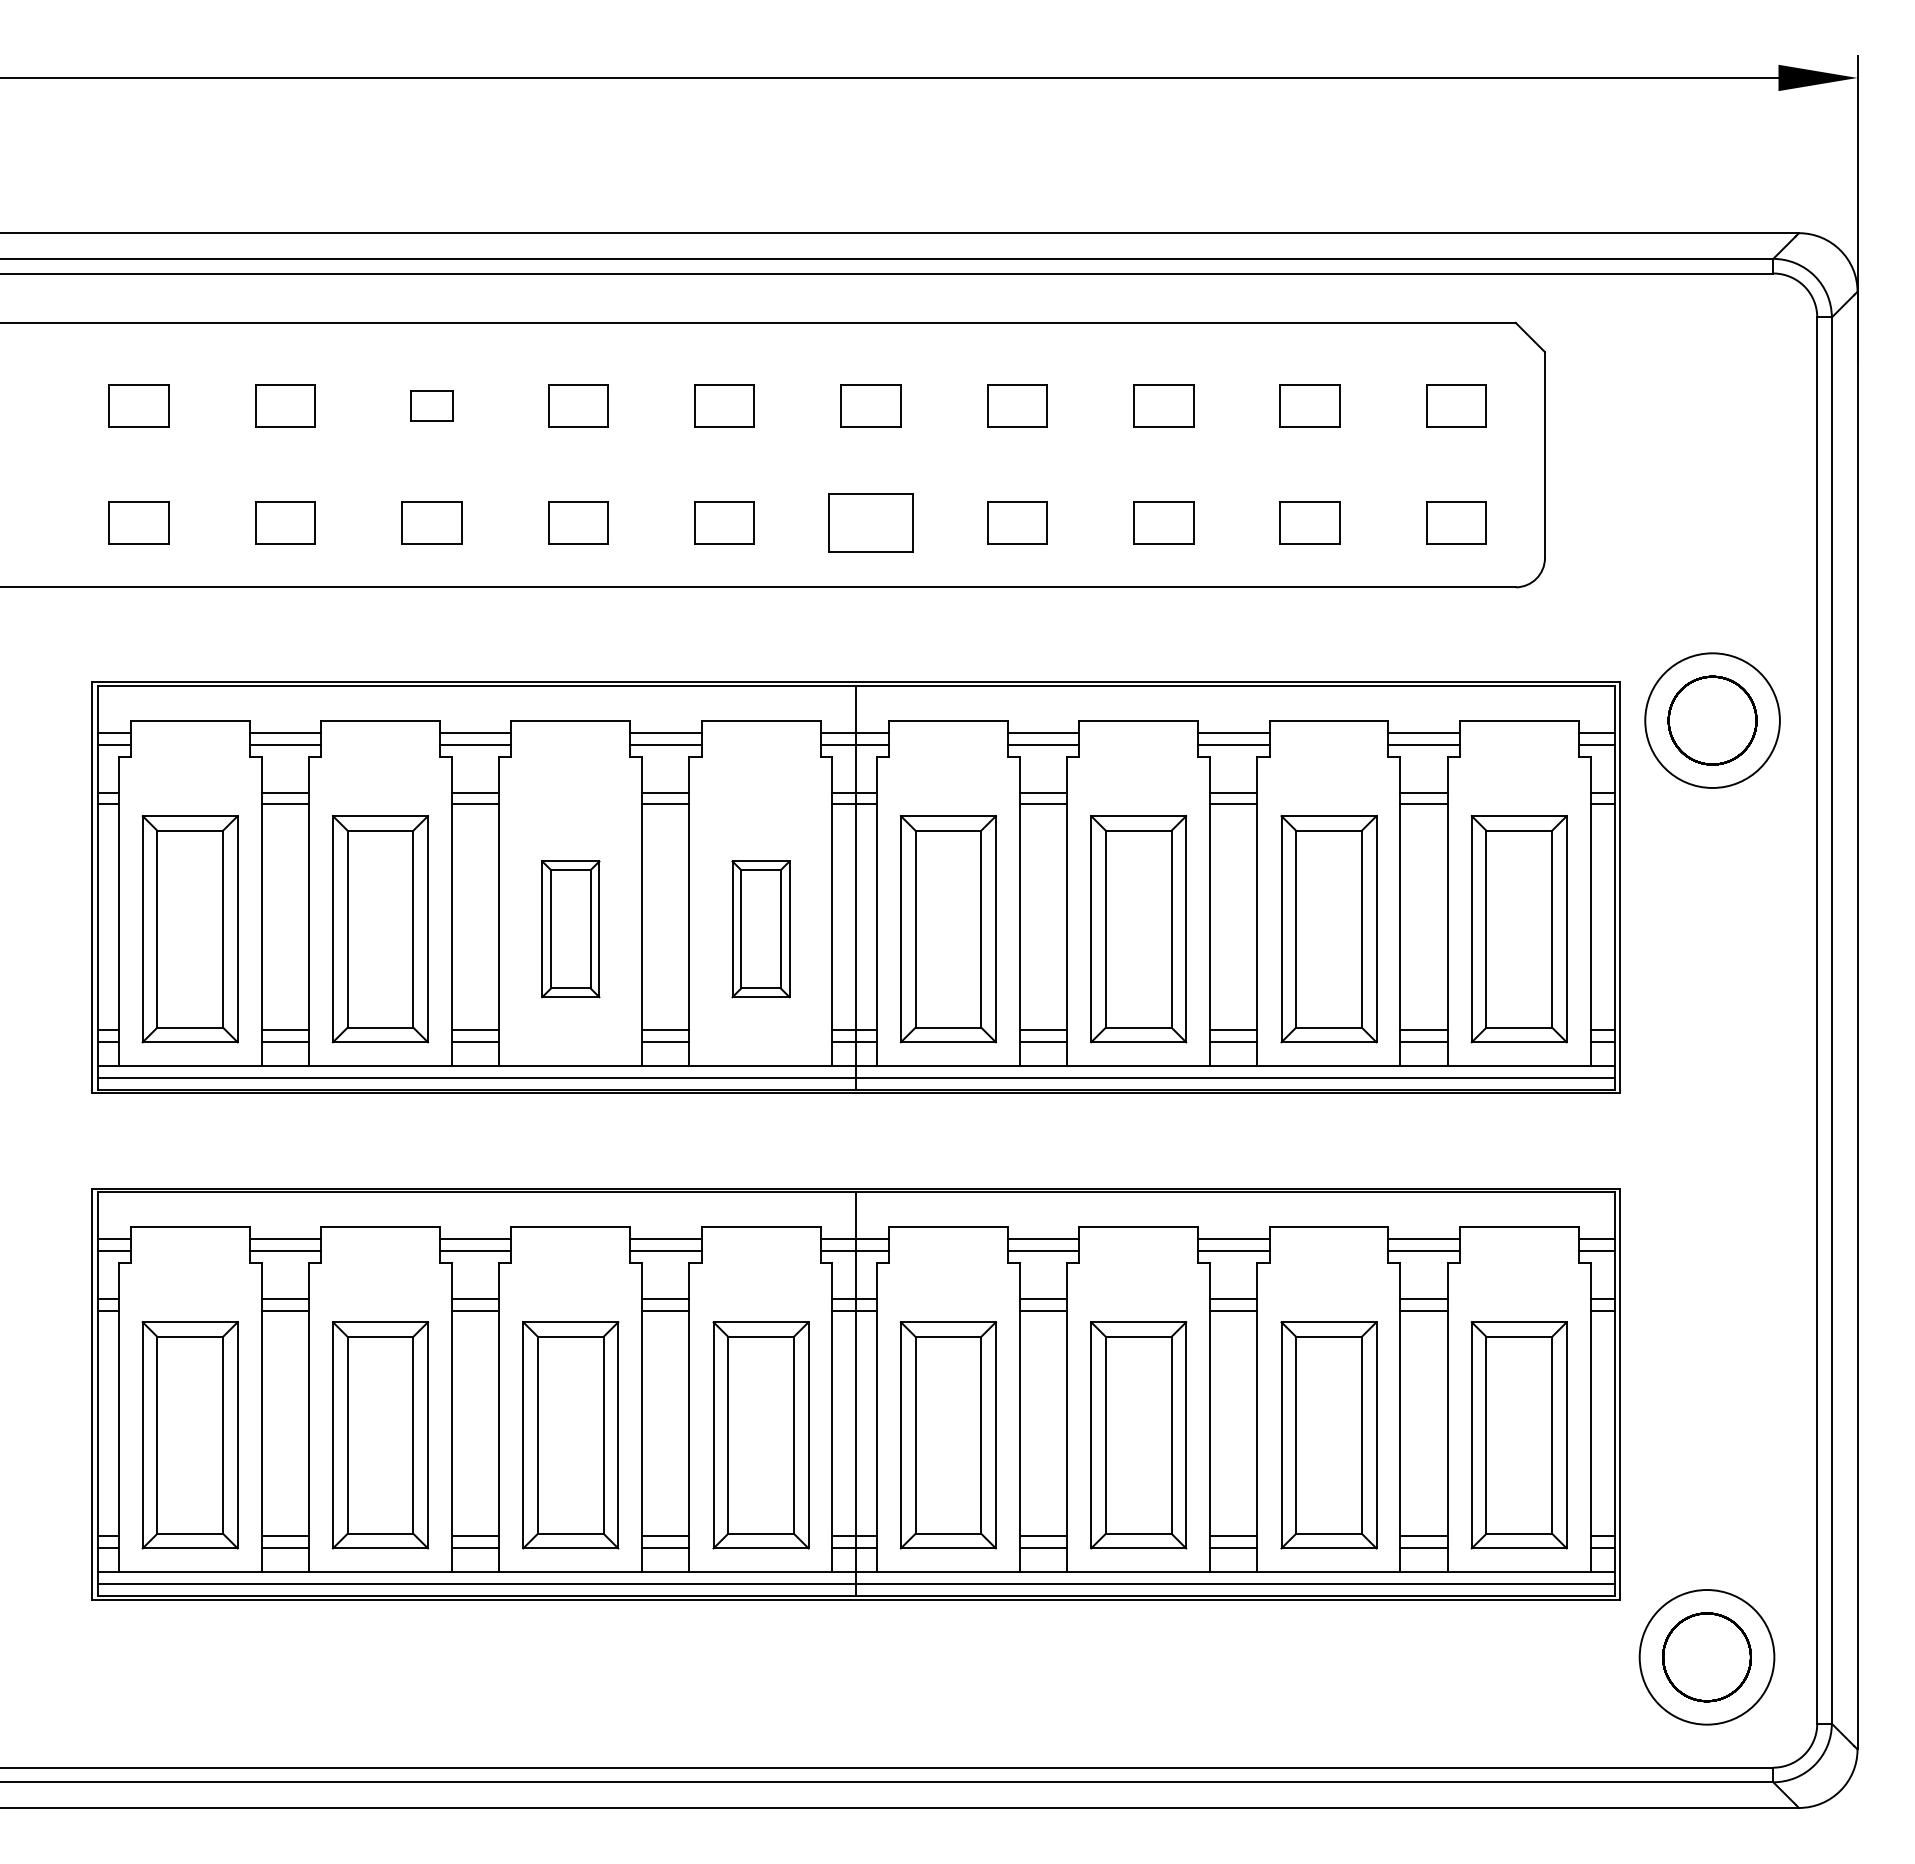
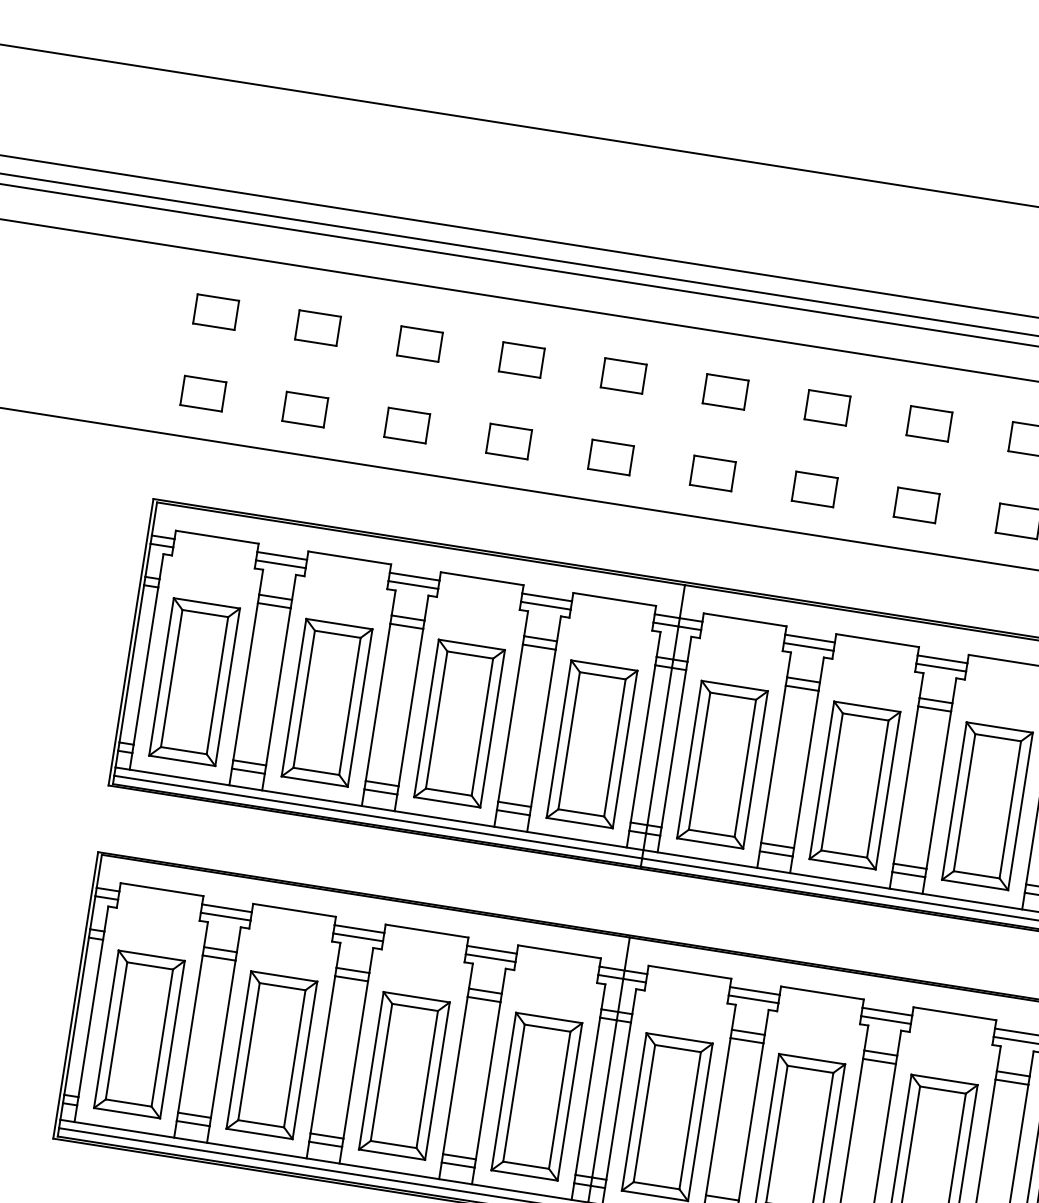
part: (431, 405) -> (419, 343), size x1.43
part: (870, 522) -> (712, 473), size x0.71
part: (570, 929) -> (459, 723), size x1.67
part: (760, 929) -> (591, 744), size x1.67

